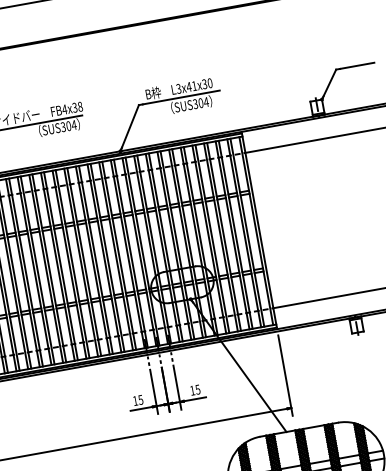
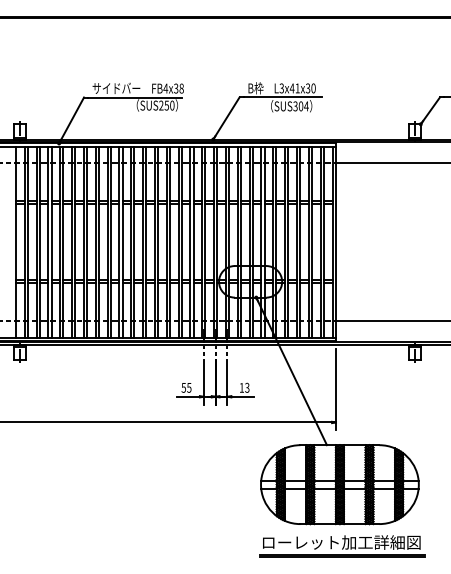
text: (68, 126) -> (166, 105), SUS304 -> SUS250
text: (198, 389) -> (247, 387), 15 -> 13
text: (135, 400) -> (183, 387), 15 -> 55

